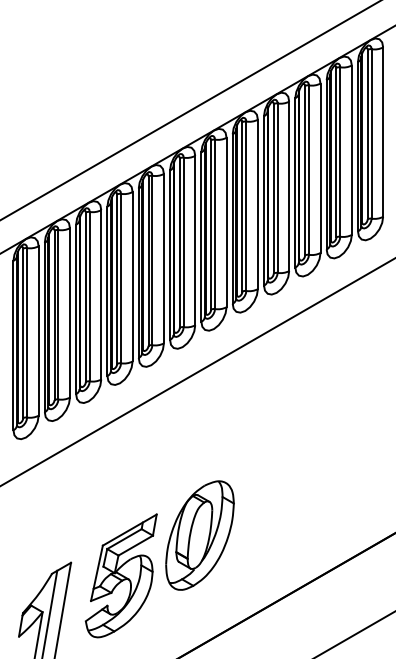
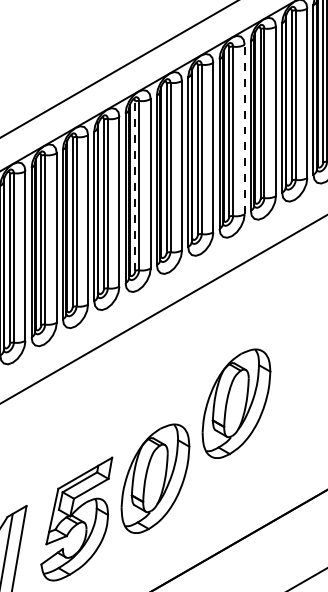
line: (289, 186) -> (244, 129), solid -> dashed
line: (179, 243) -> (134, 186), solid -> dashed
part: (280, 460) -> (235, 403), added

